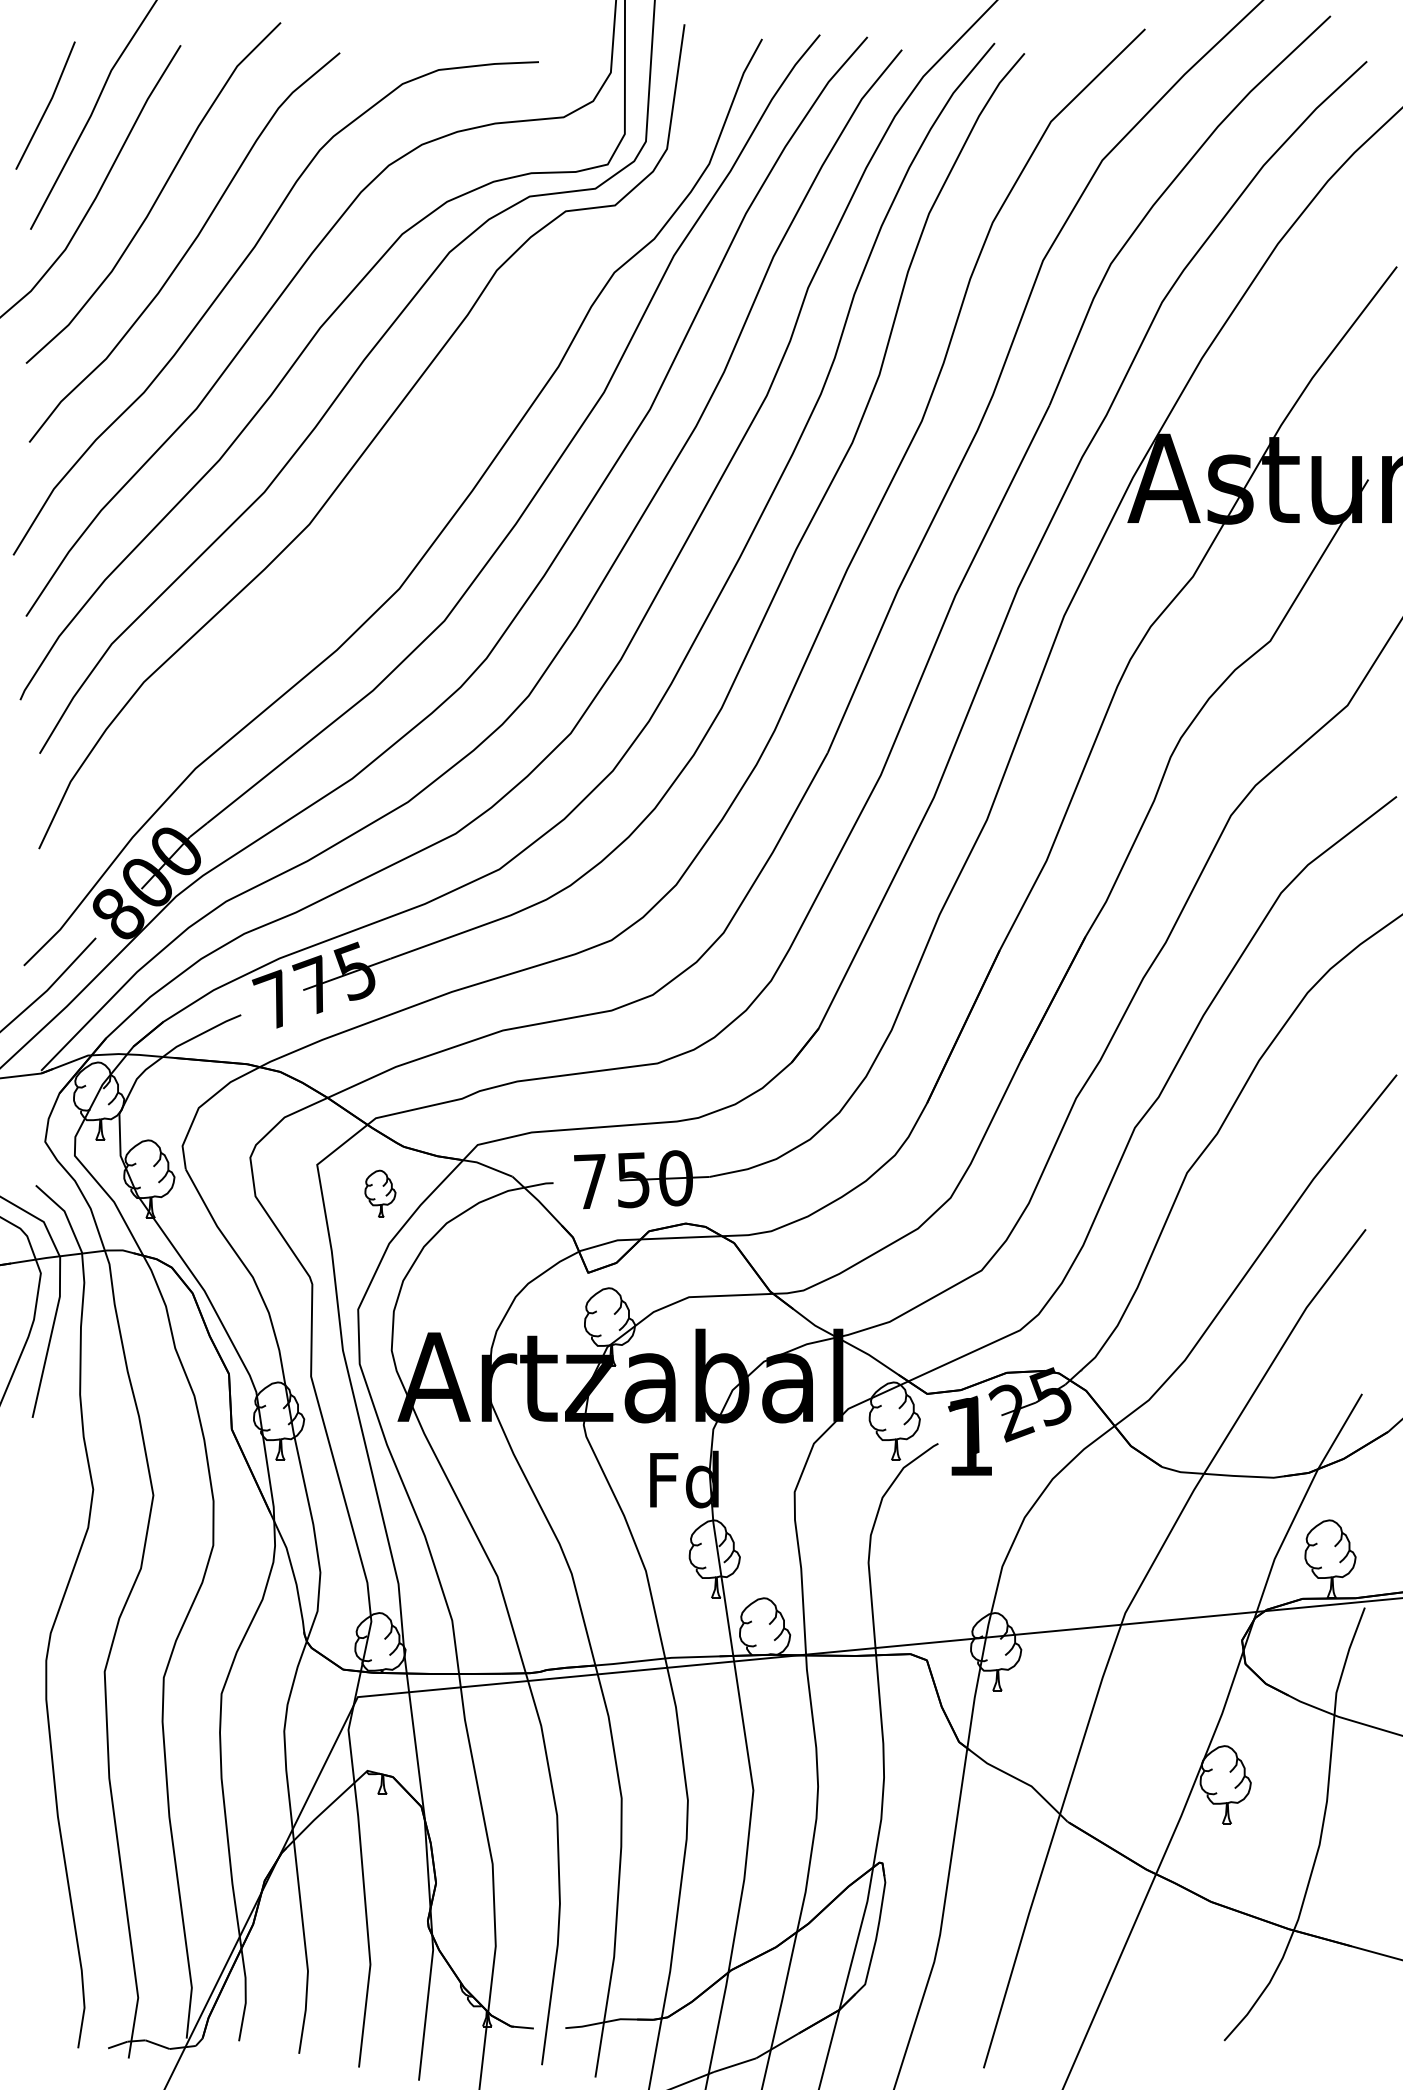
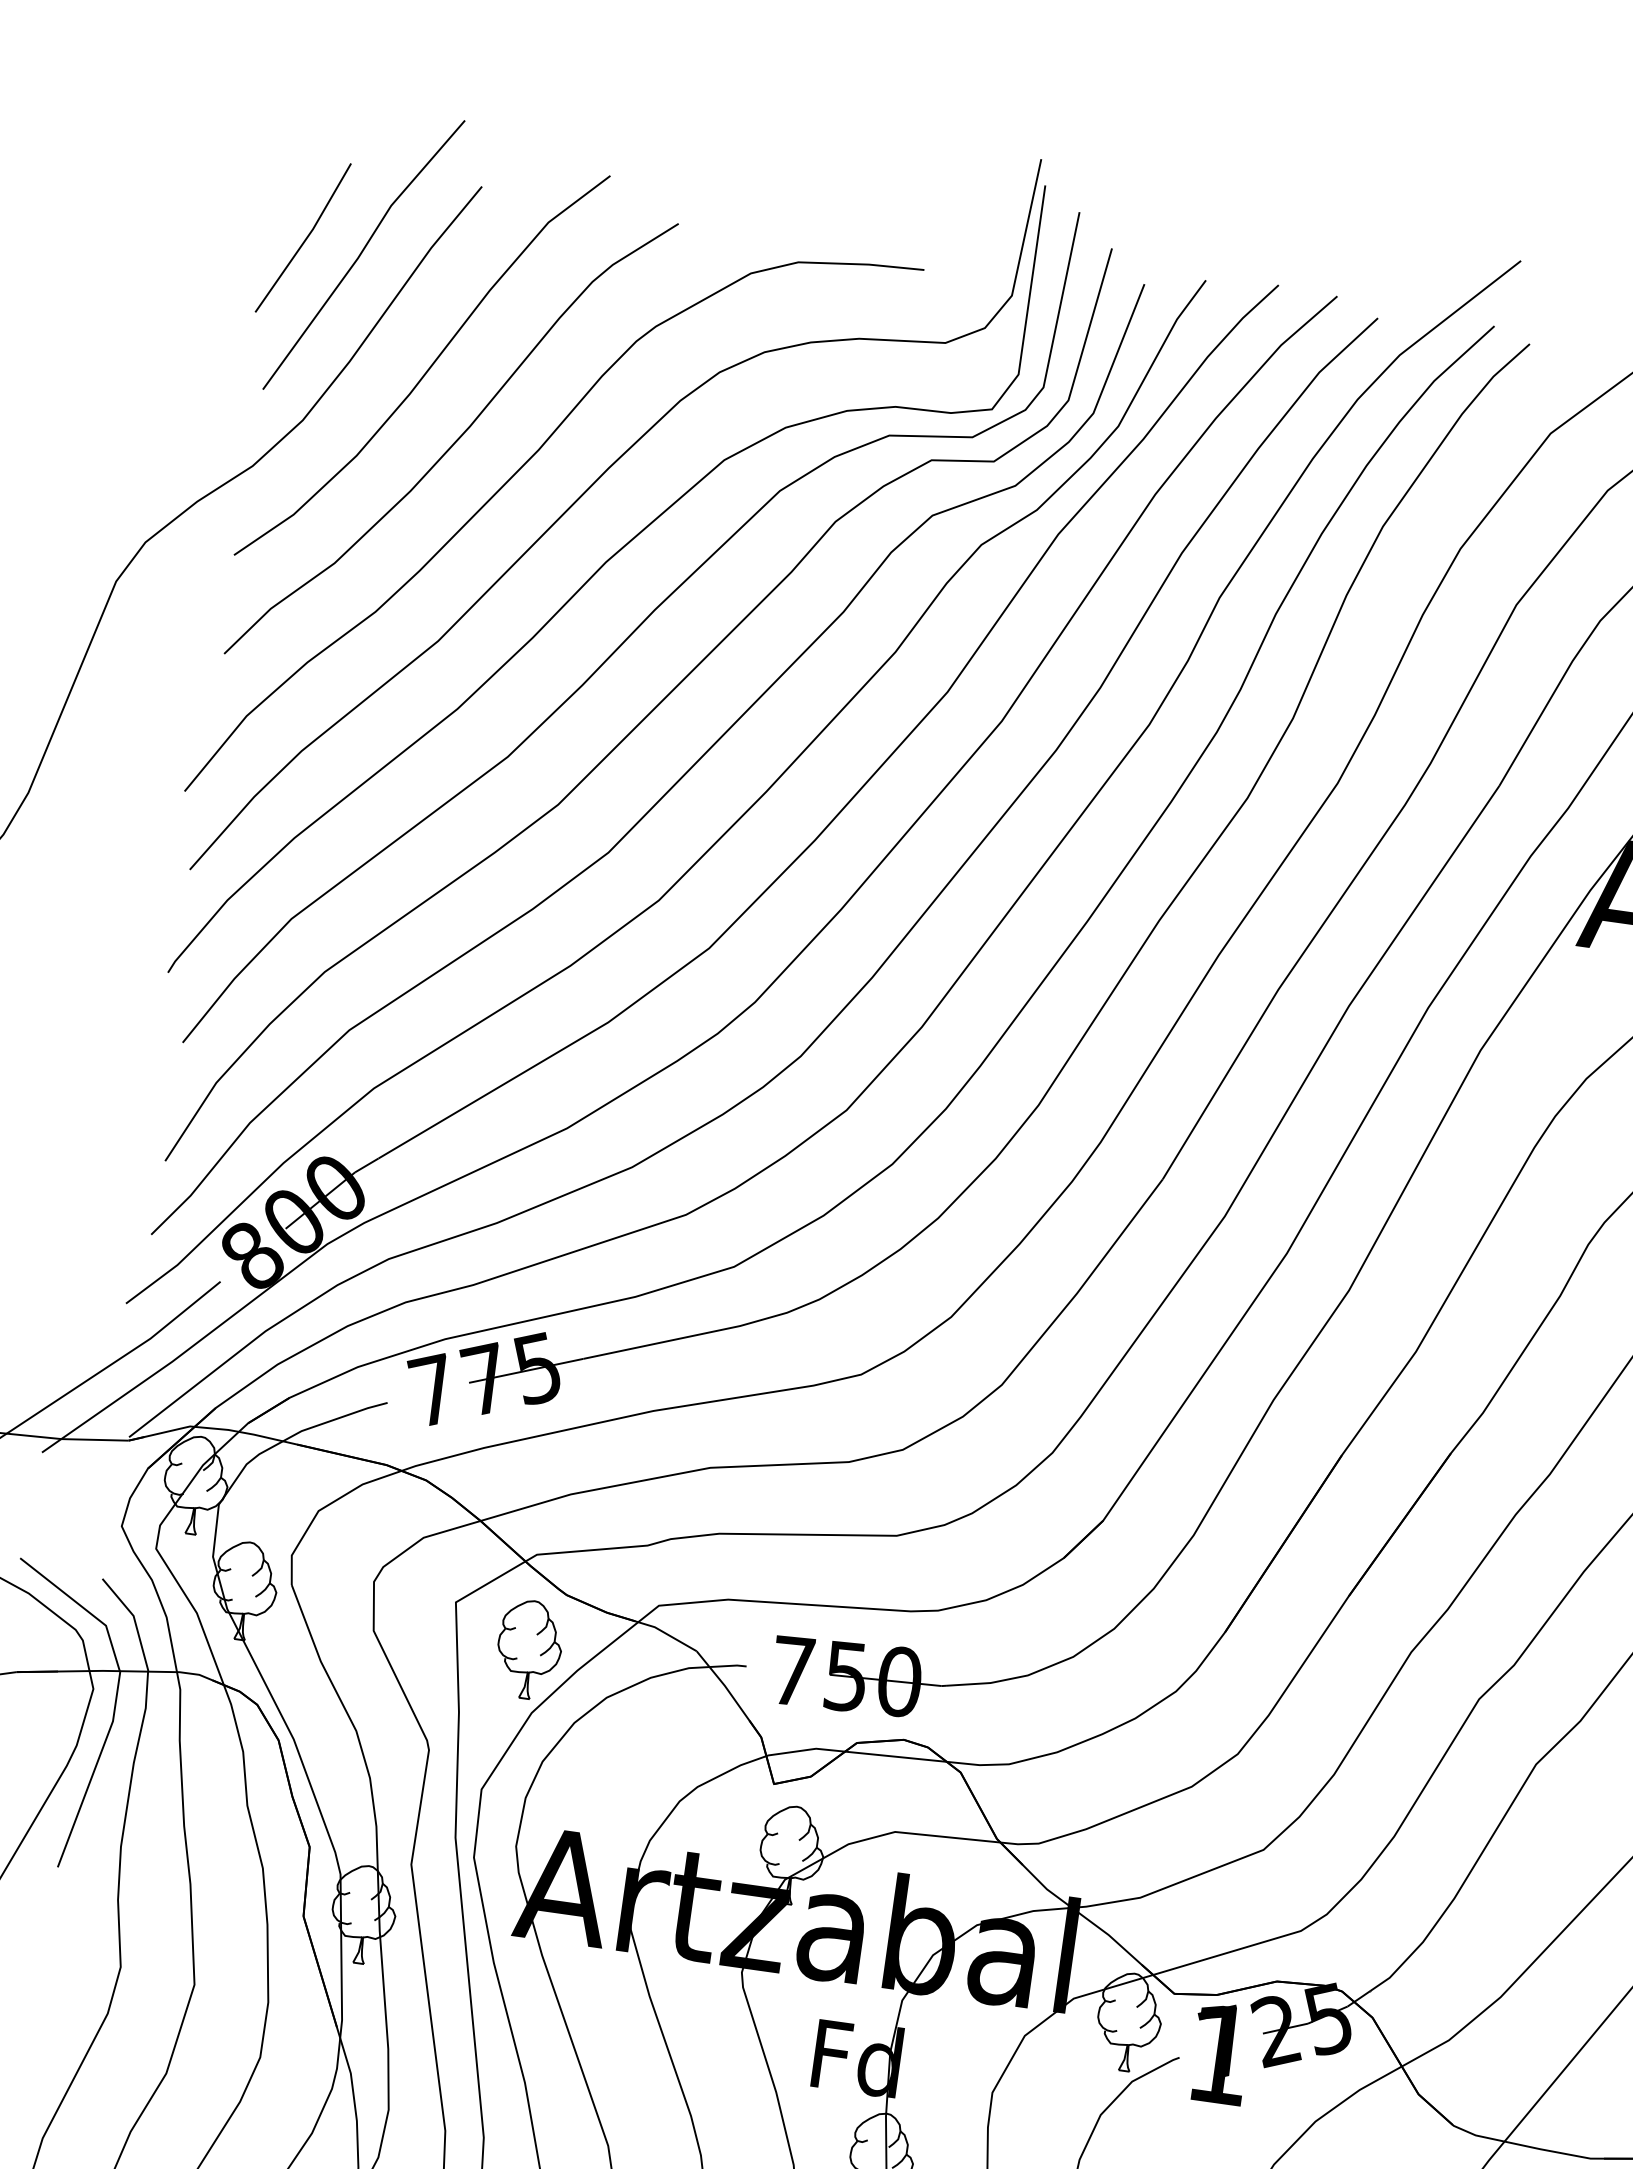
curve: (398, 494) -> (674, 783), added
part: (380, 1193) -> (529, 1649), size x1.67

